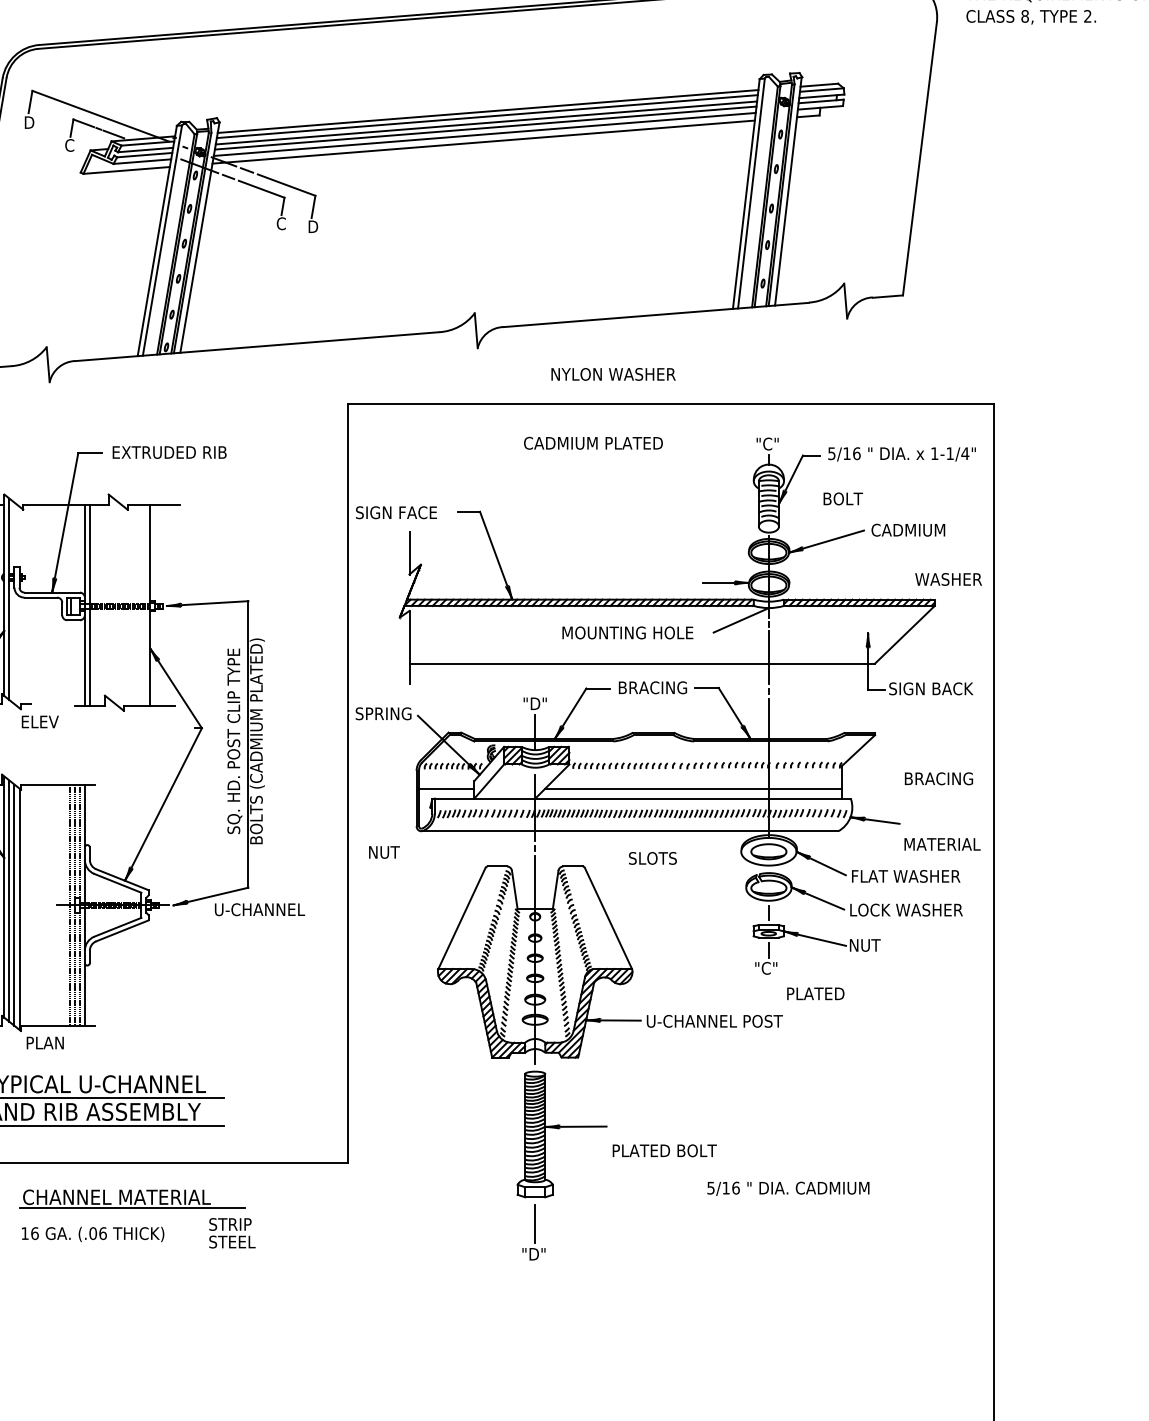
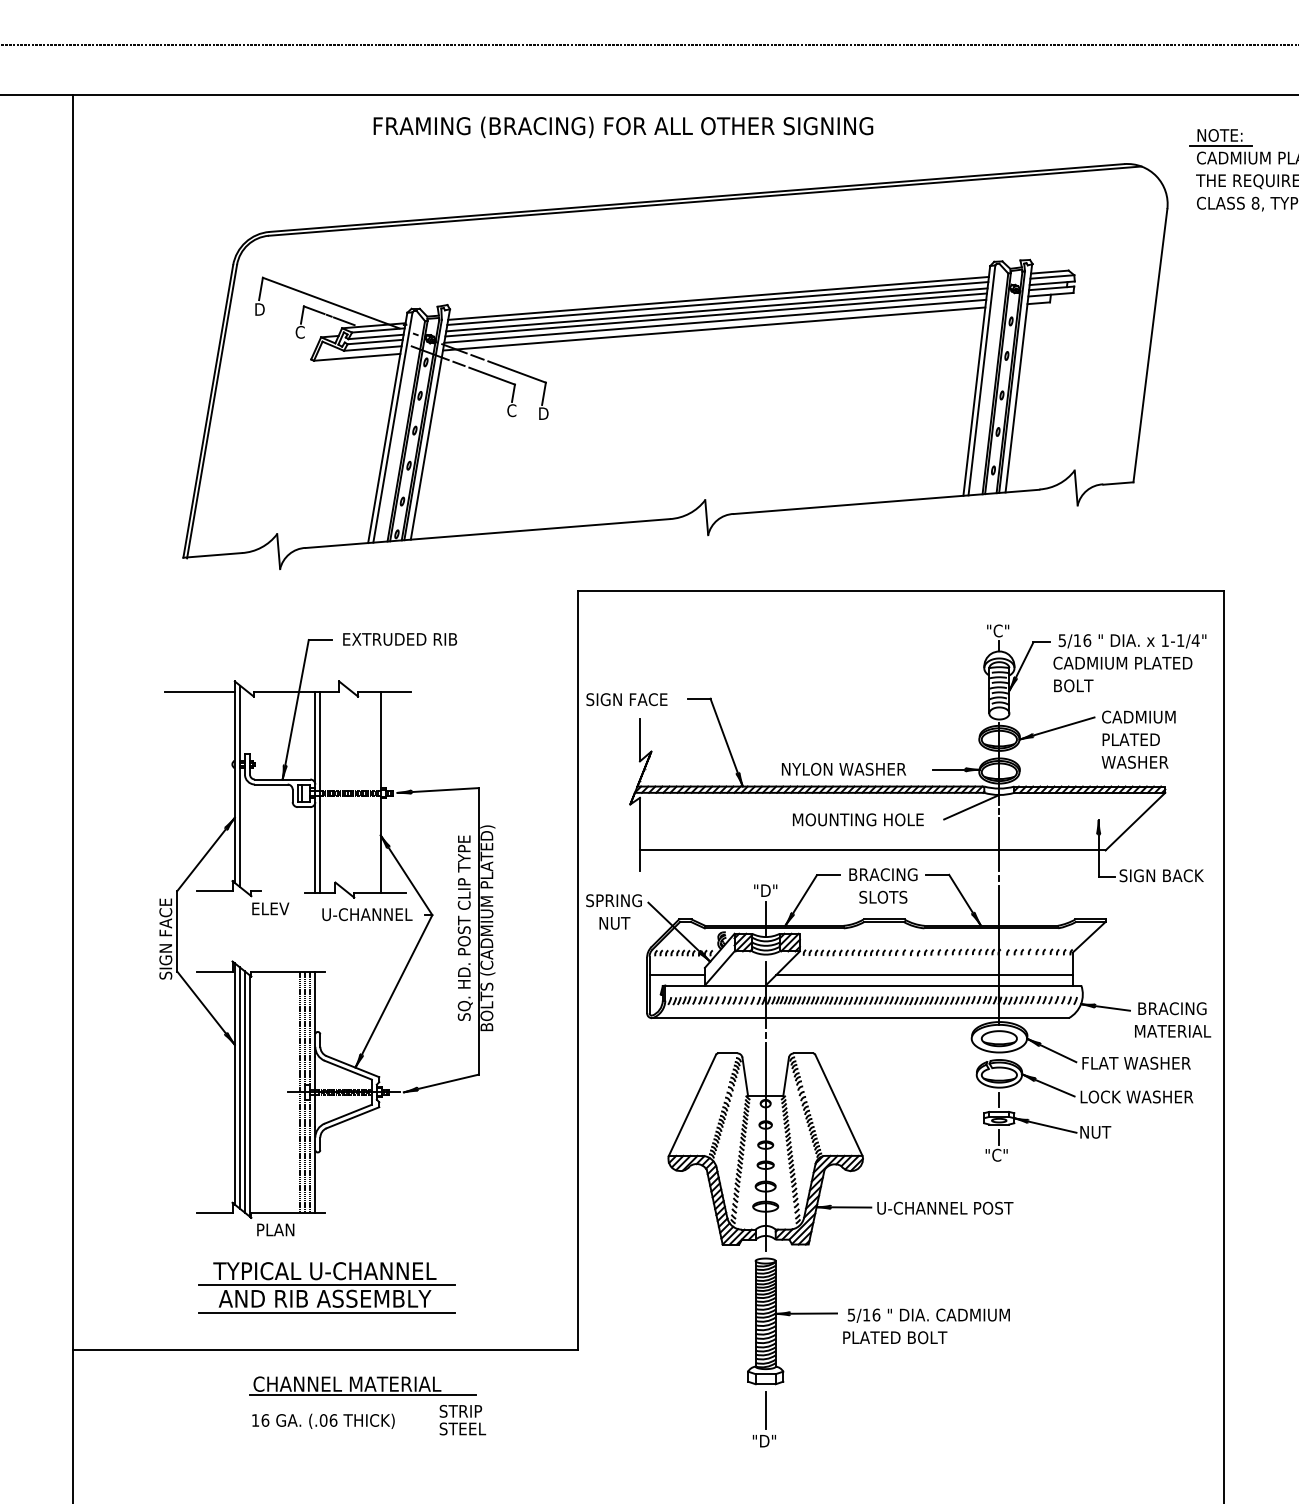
text: (614, 373) -> (844, 768), moved
text: (593, 442) -> (1122, 662), moved
text: (948, 579) -> (1134, 762), moved
text: (939, 778) -> (1172, 1008), moved
text: (384, 852) -> (614, 923), moved
text: (653, 857) -> (883, 896), moved
text: (260, 909) -> (367, 914), moved
text: (815, 993) -> (1130, 739), moved
text: (788, 1188) -> (928, 1315), moved

